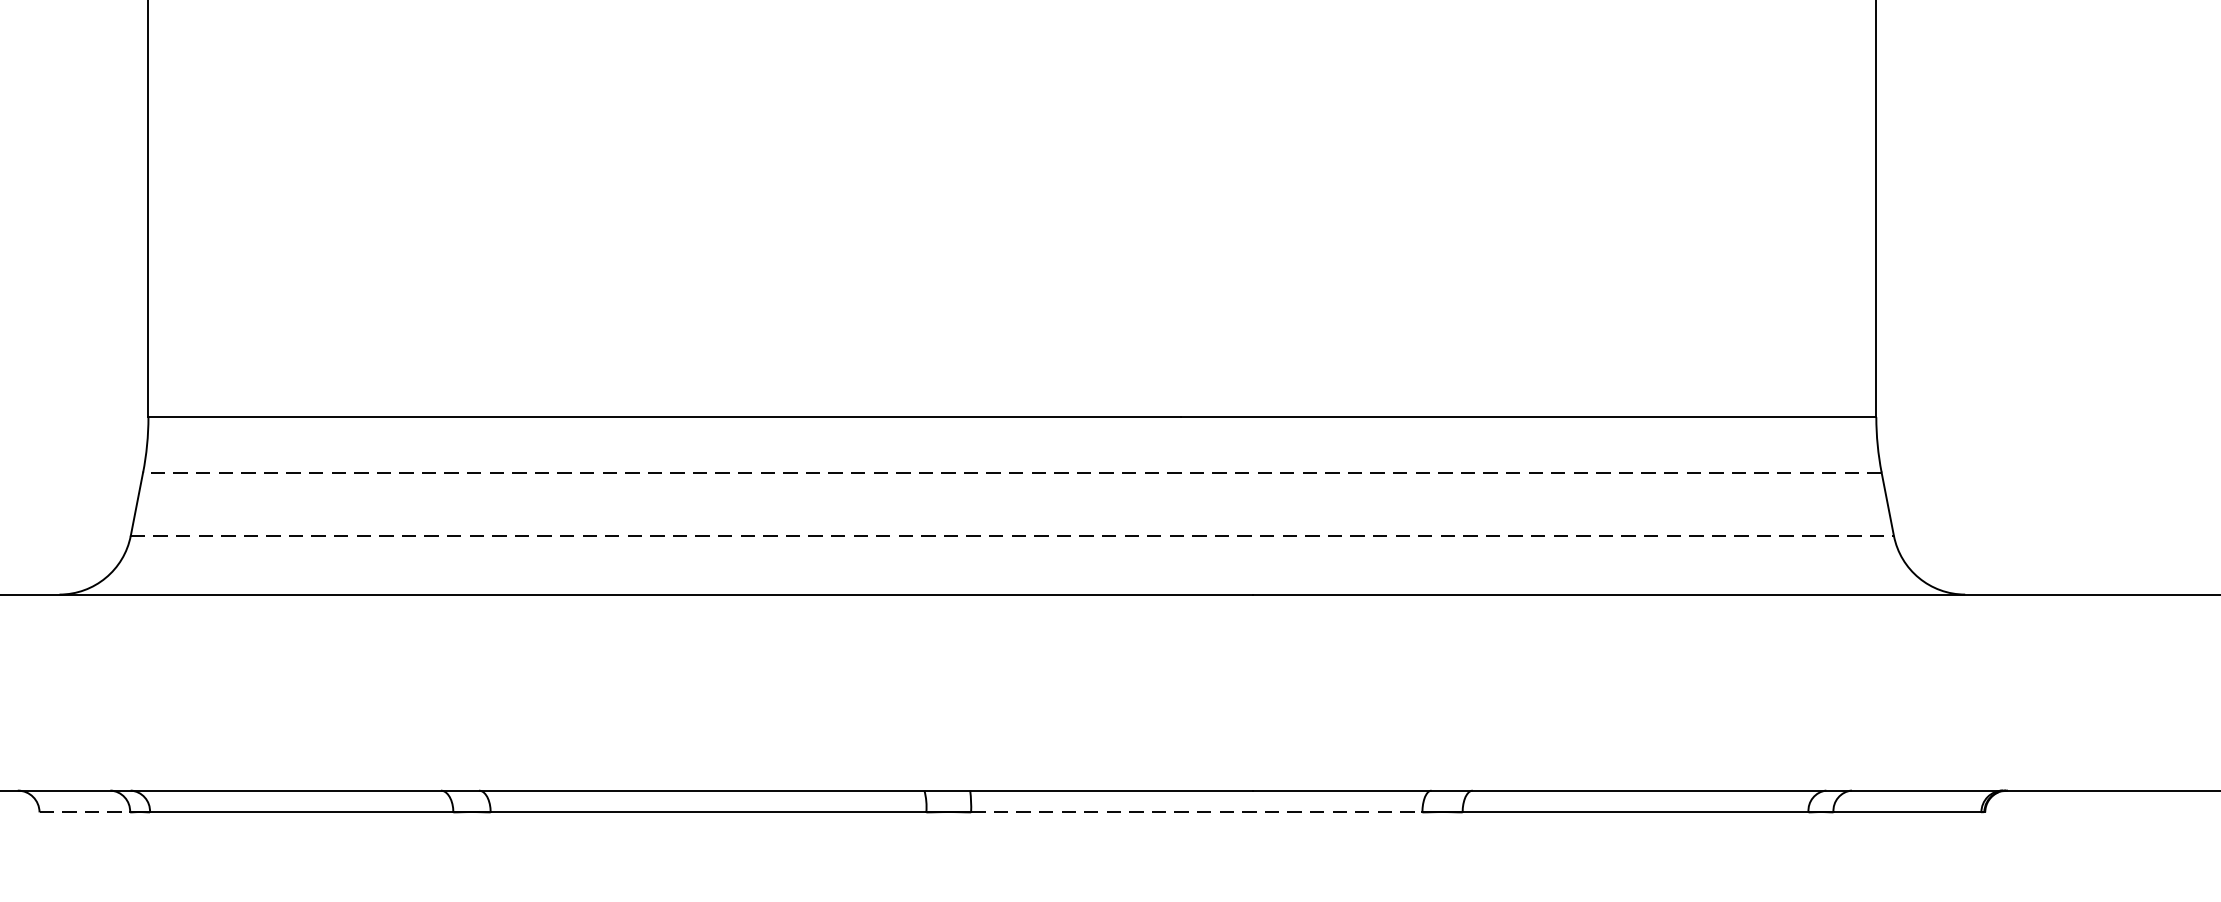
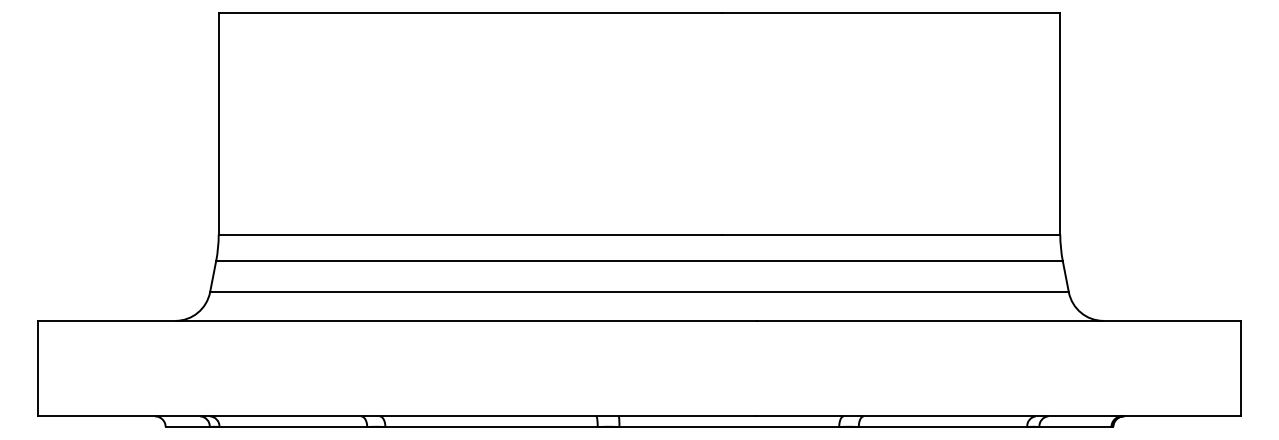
line: (1010, 472) -> (638, 261), dashed -> solid
line: (1012, 536) -> (639, 292), dashed -> solid
line: (86, 811) -> (188, 426), dashed -> solid
line: (1197, 811) -> (729, 426), dashed -> solid

